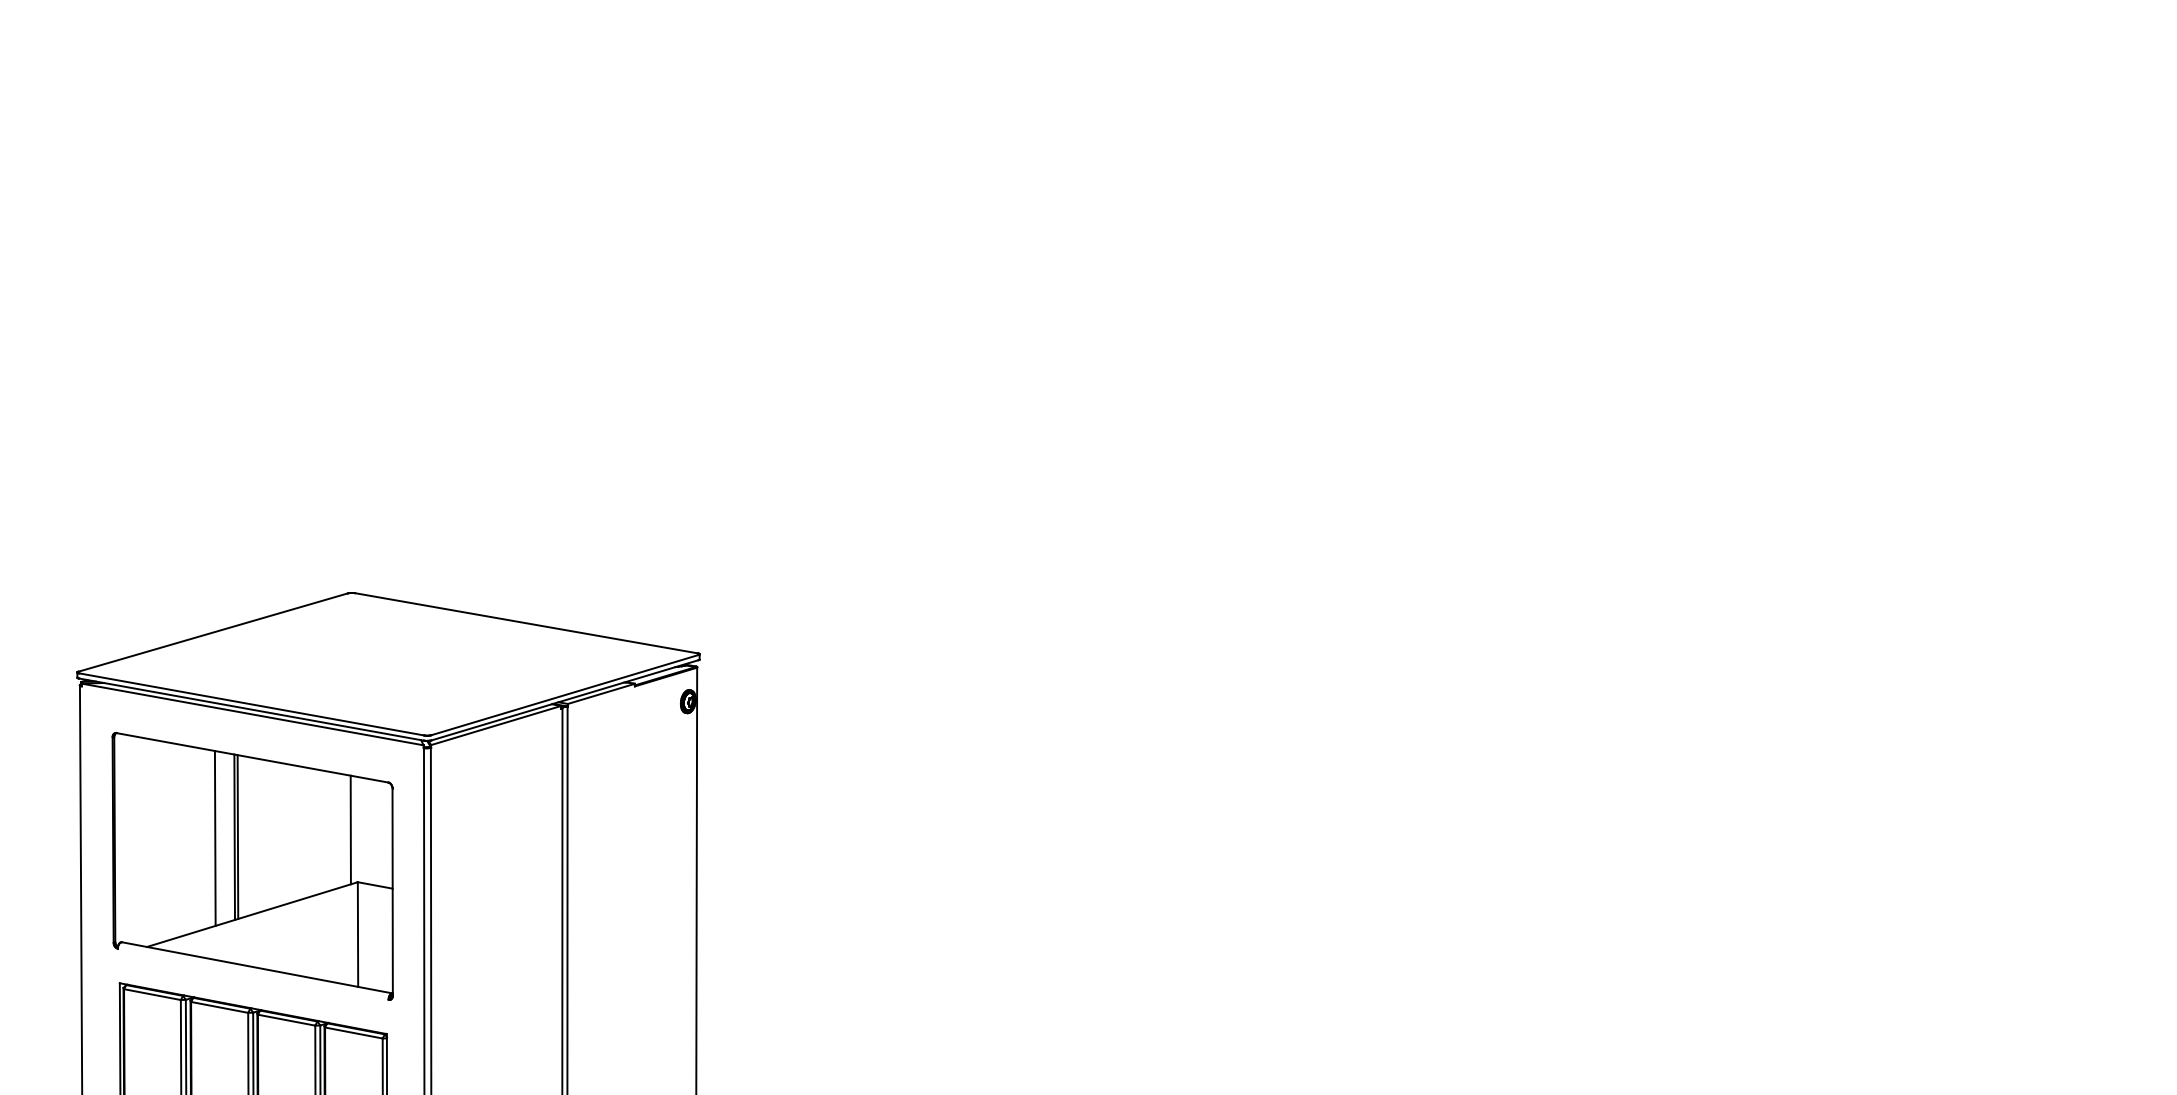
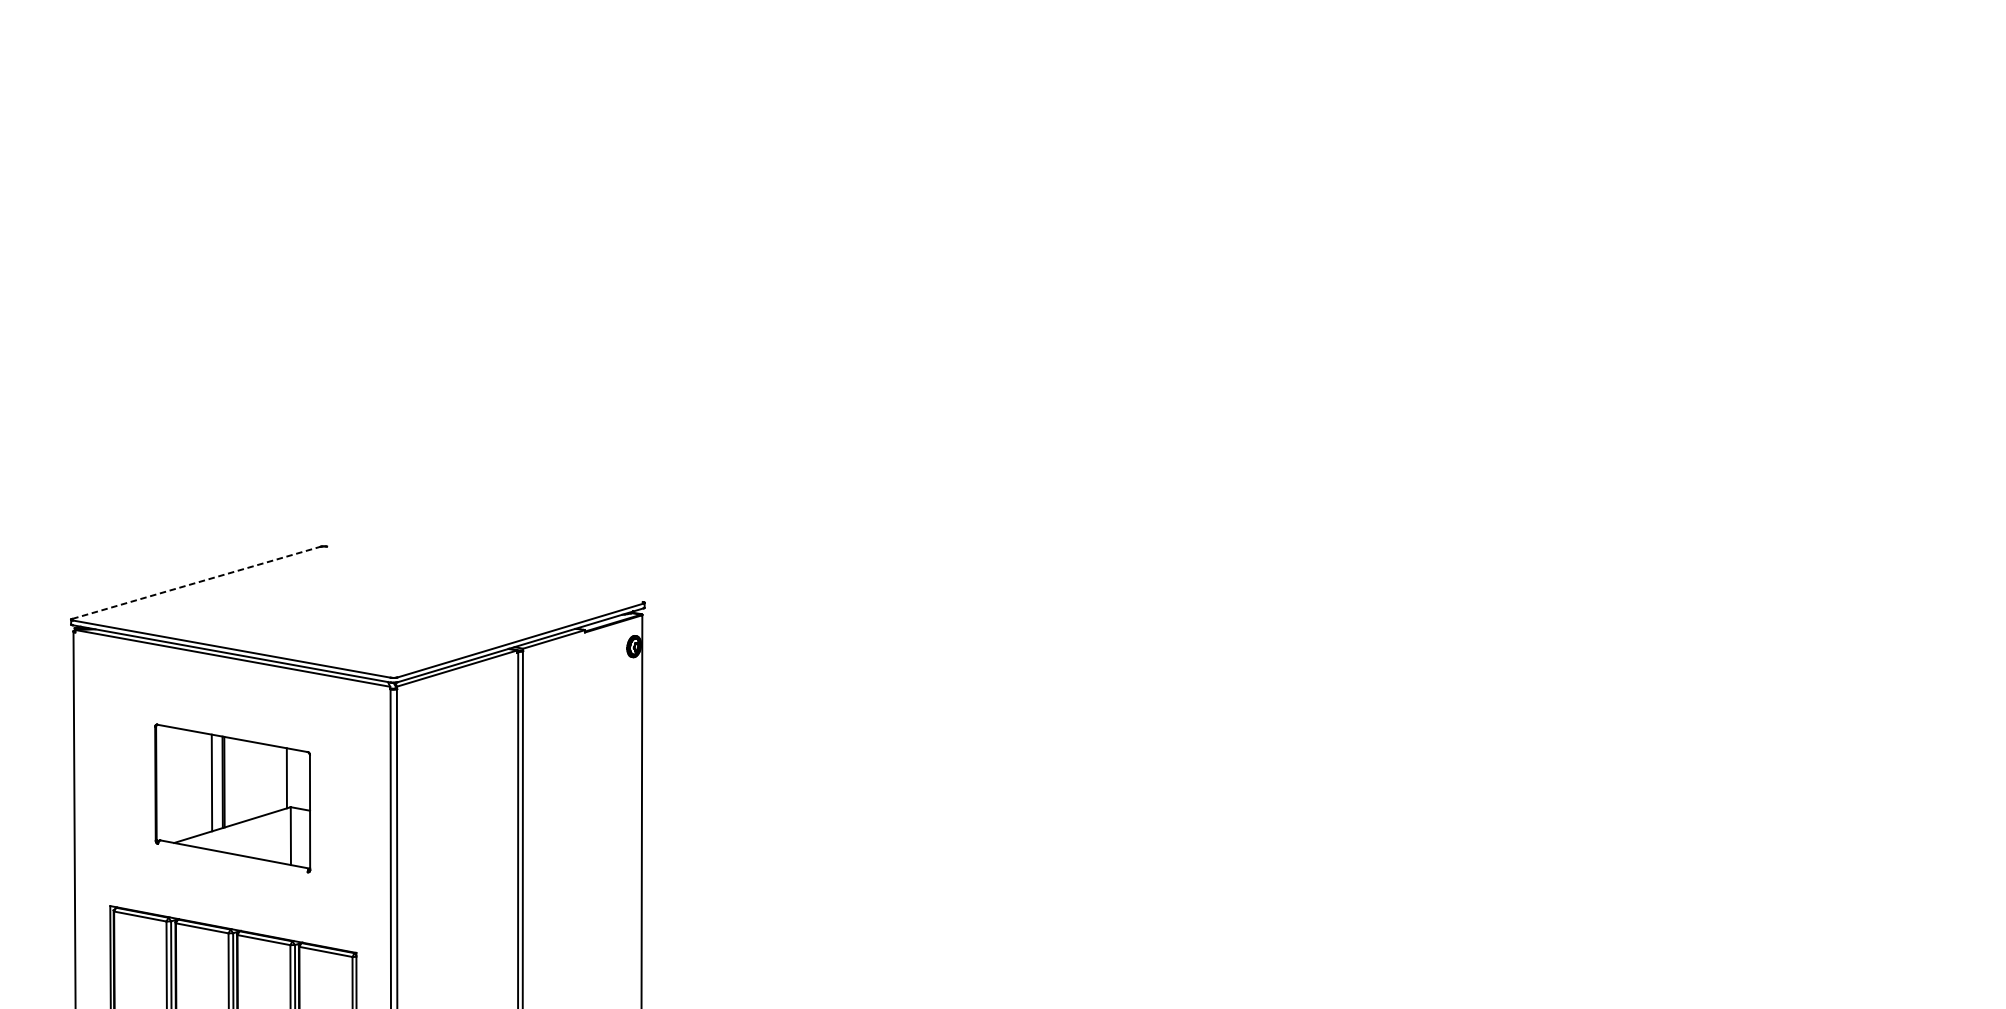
line: (526, 623) -> (485, 574), removed
line: (213, 632) -> (196, 582), solid -> dashed
part: (252, 866) -> (232, 798), size x0.6

